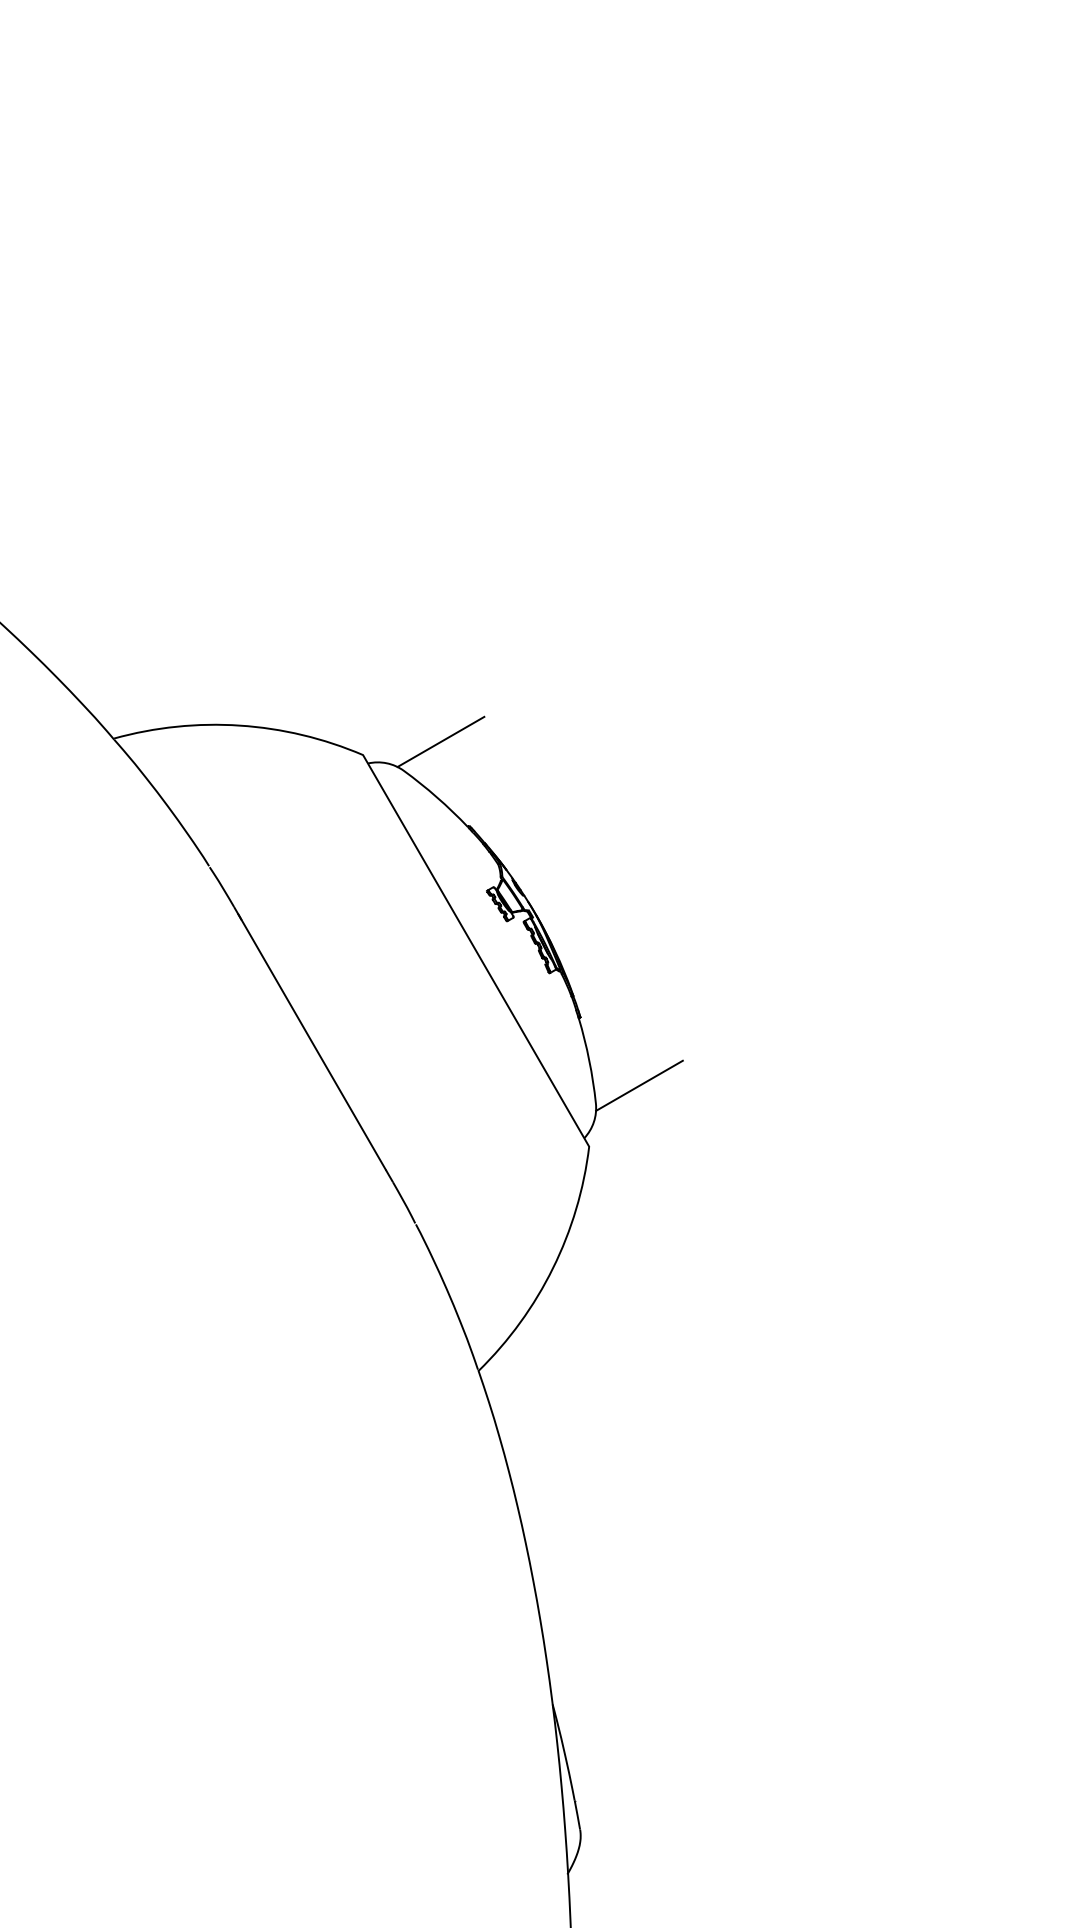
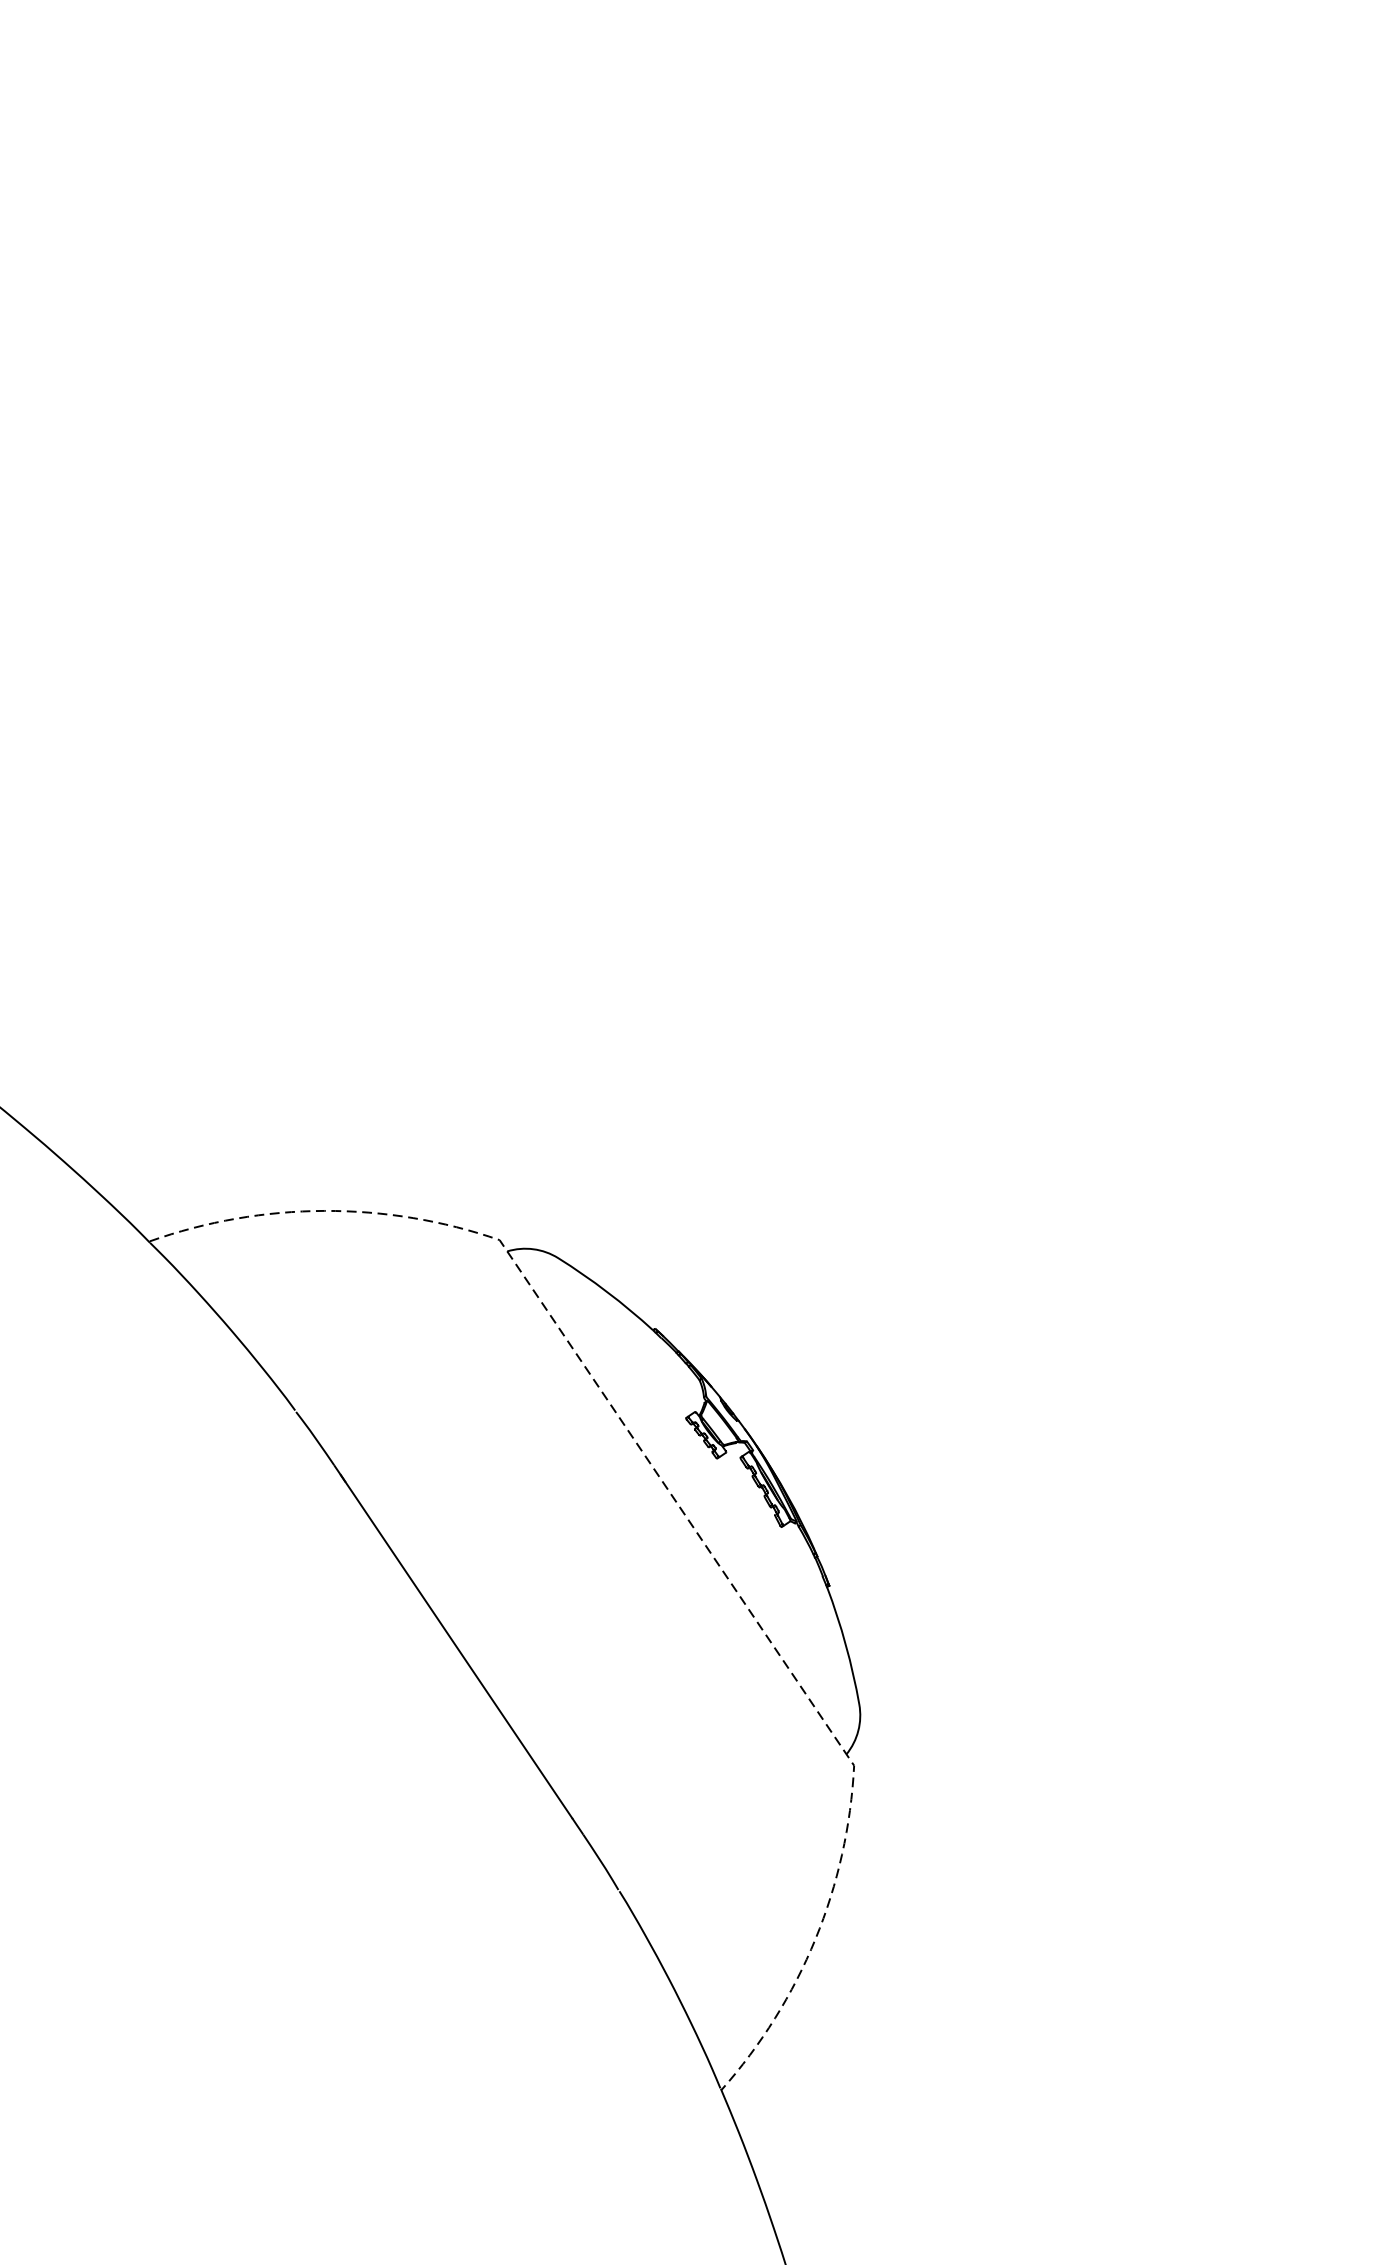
line: (440, 741) -> (606, 1213), removed
line: (476, 952) -> (677, 1505), solid -> dashed
line: (639, 1085) -> (918, 1675), removed

